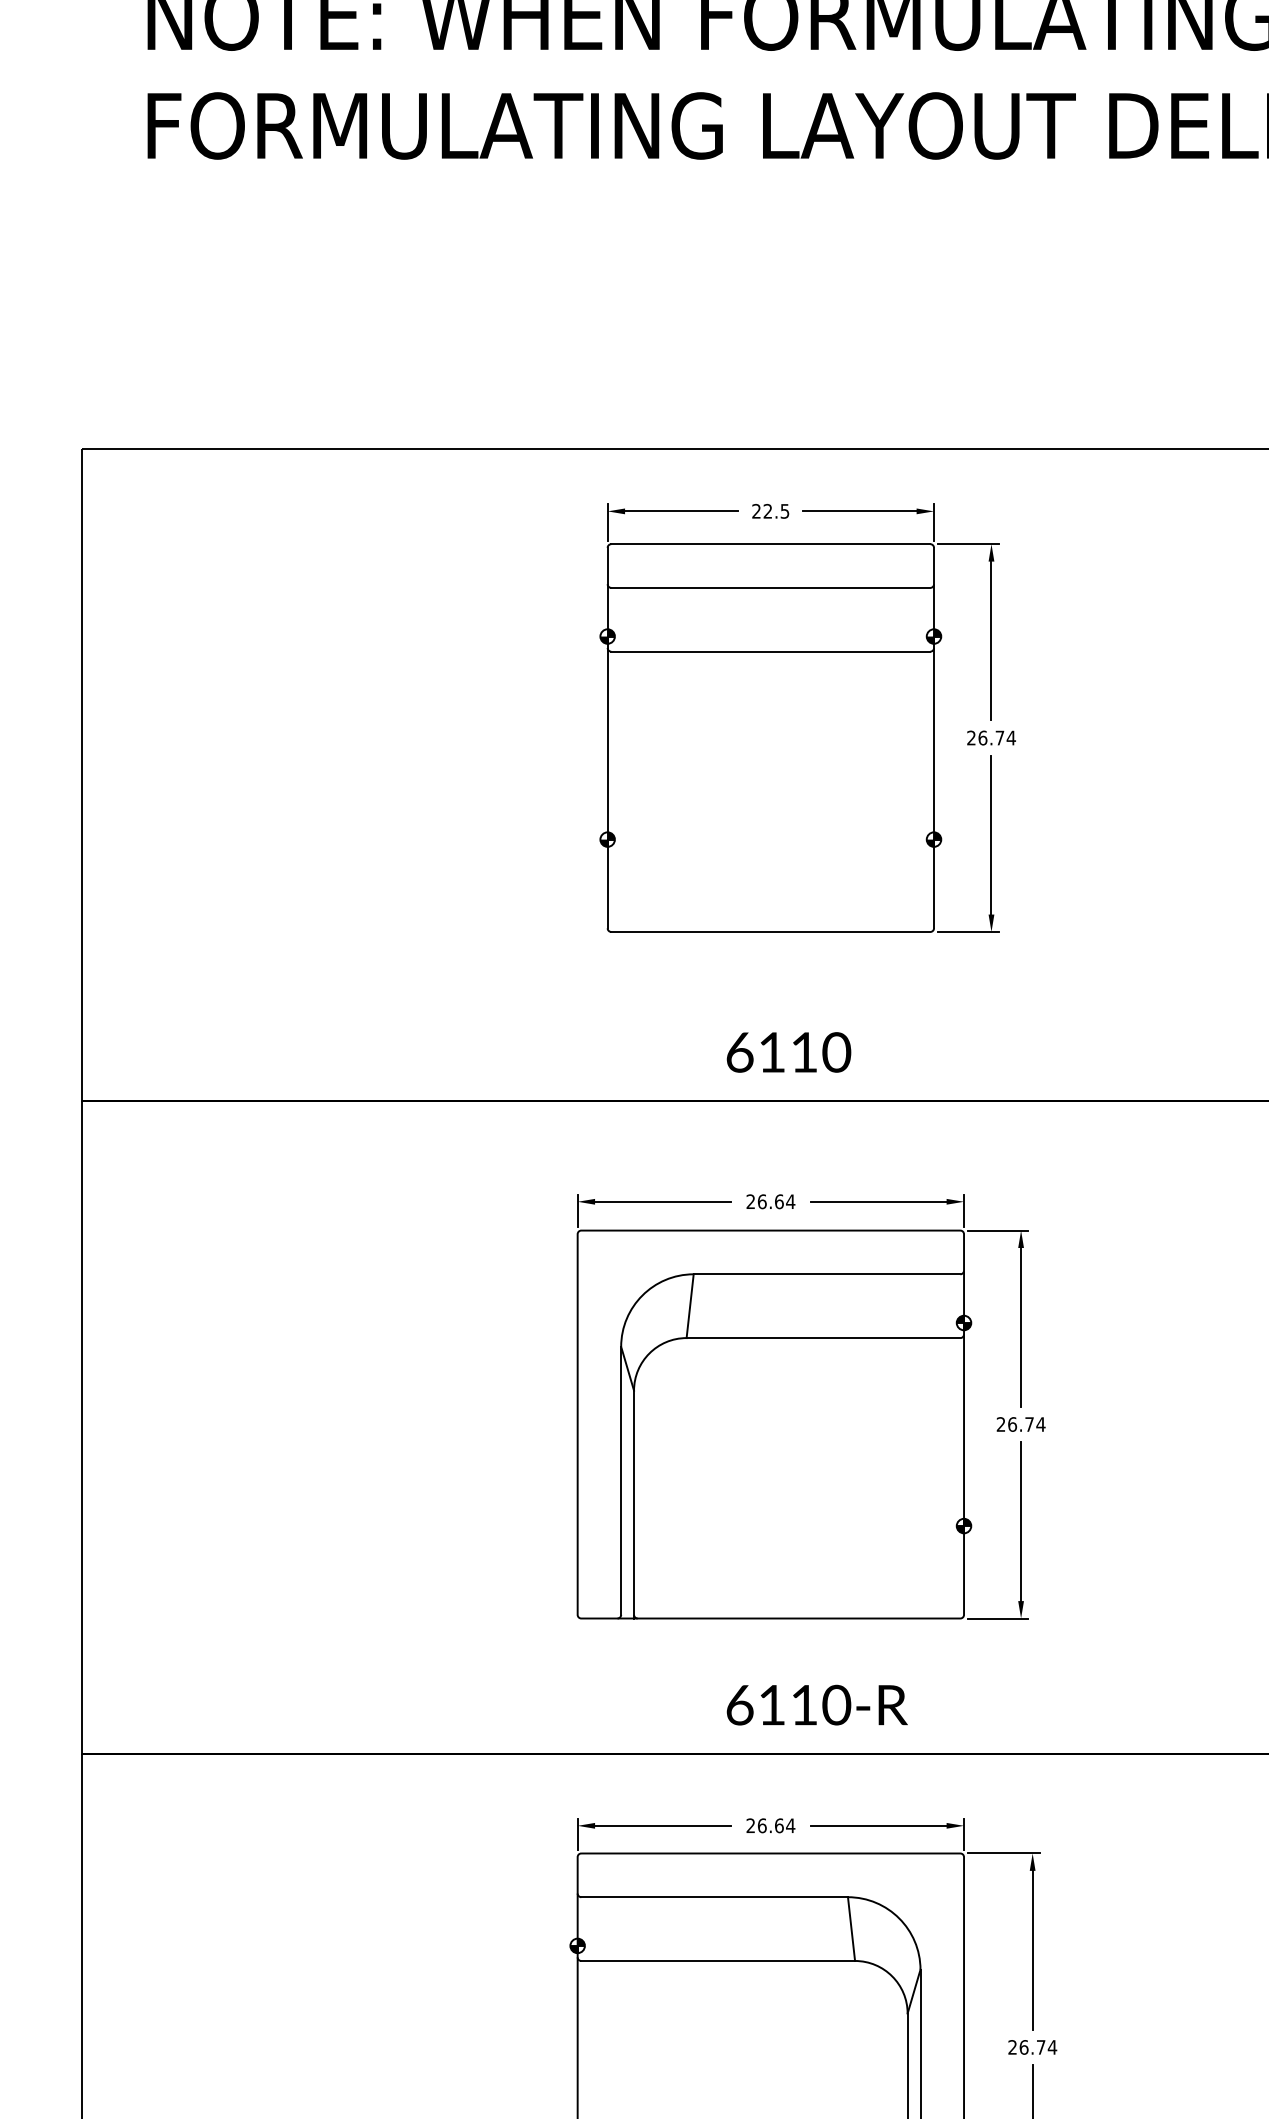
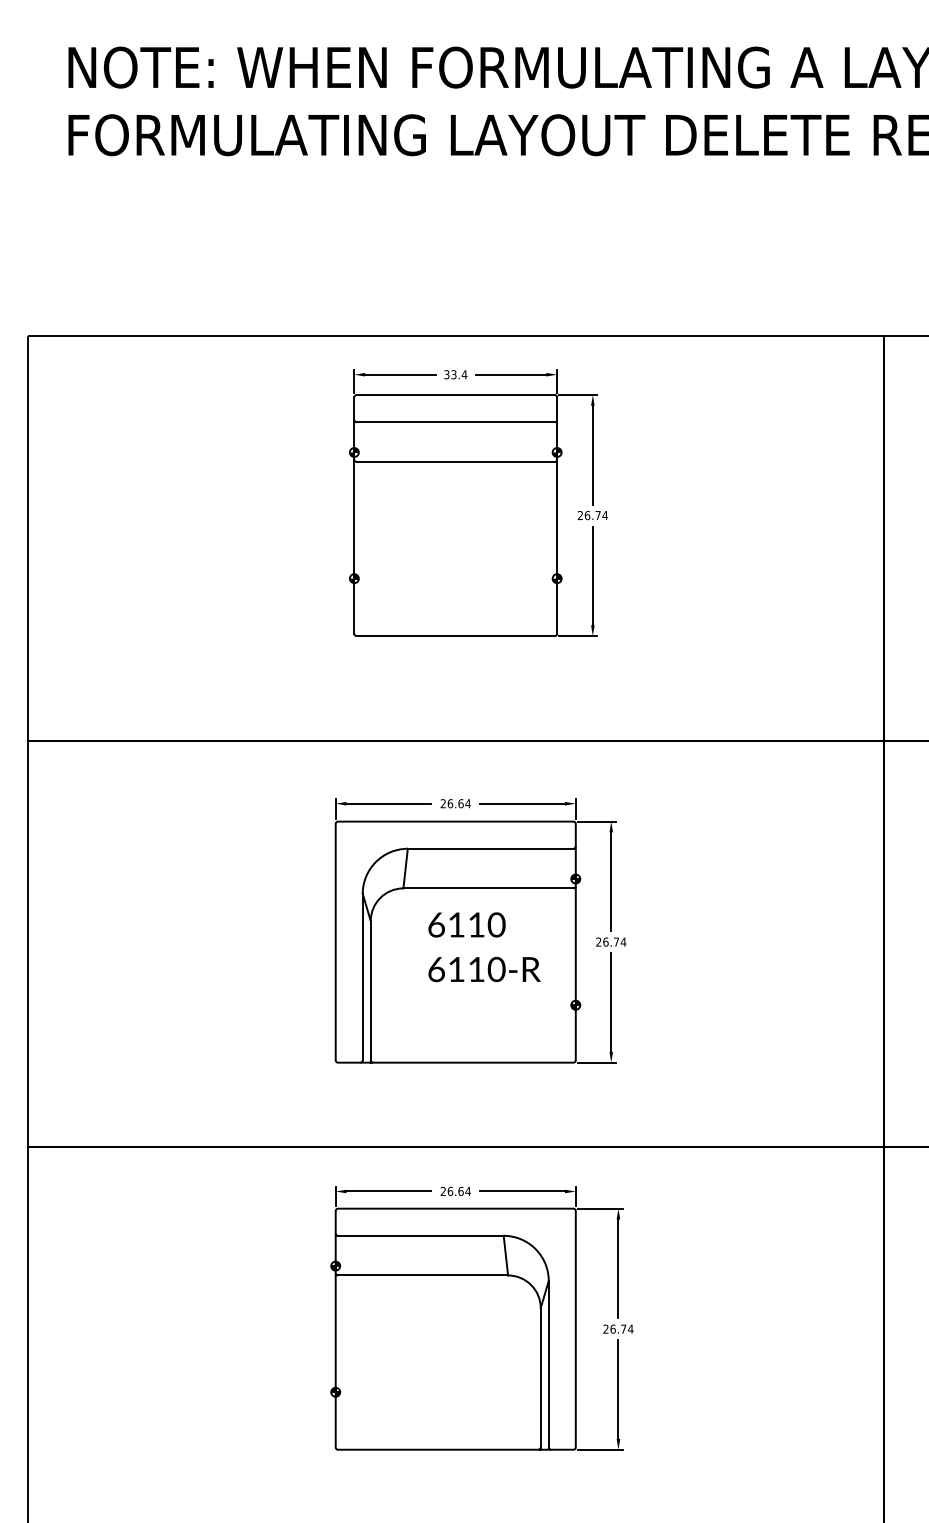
text: (770, 511) -> (455, 374), 22.5 -> 33.4
text: (788, 1051) -> (466, 924), moved
text: (817, 1705) -> (484, 969), moved

